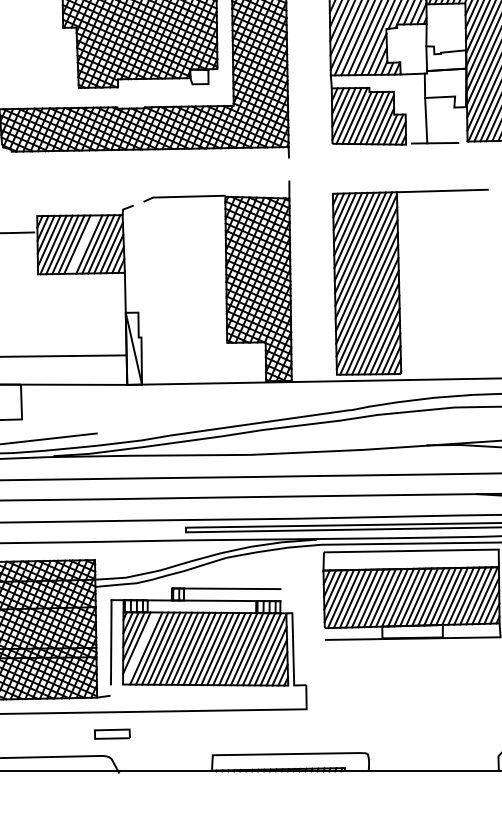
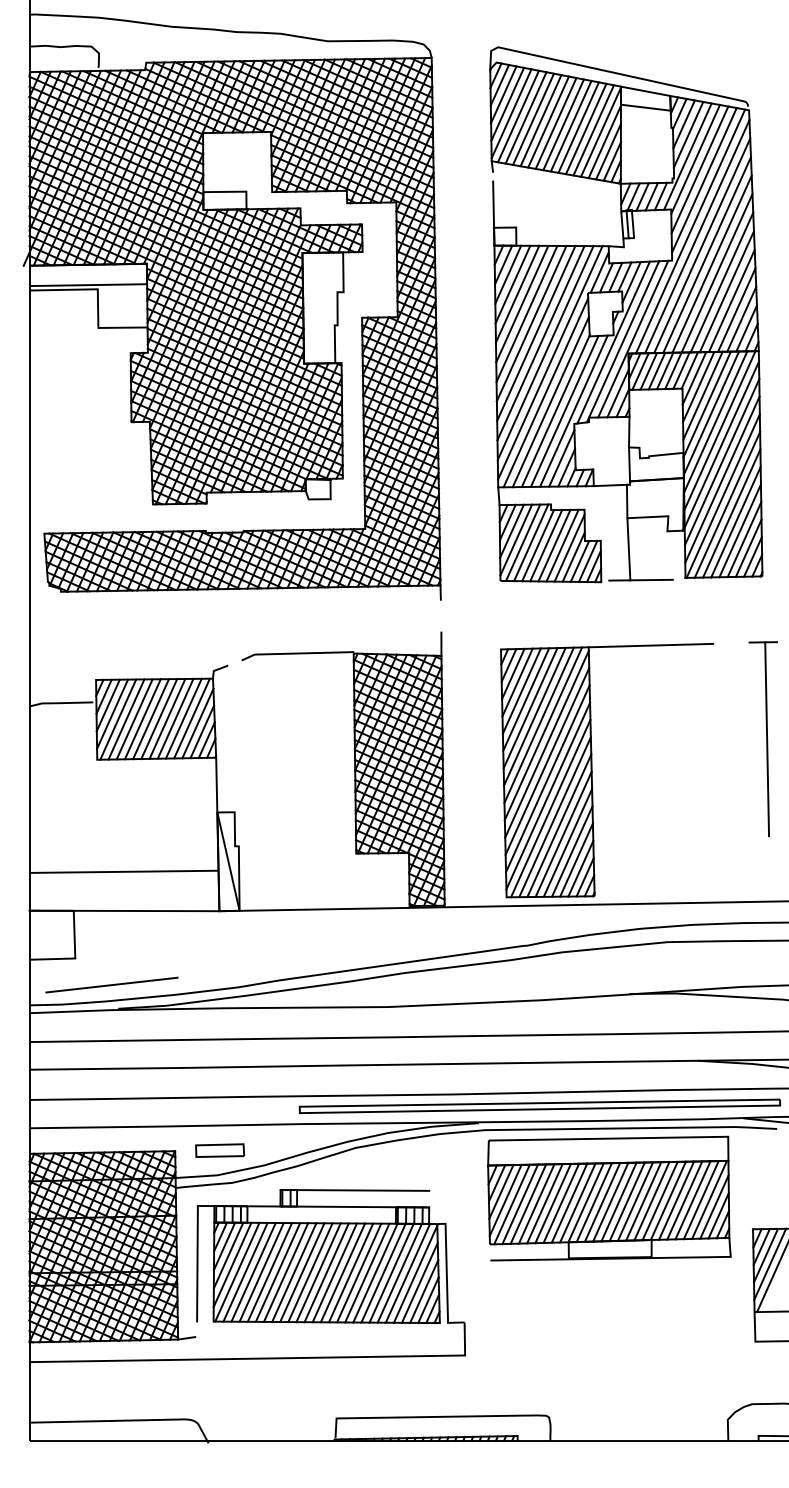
line: (83, 244) -> (159, 719), added
line: (140, 647) -> (237, 1271), added
part: (112, 734) -> (220, 1150), moved

